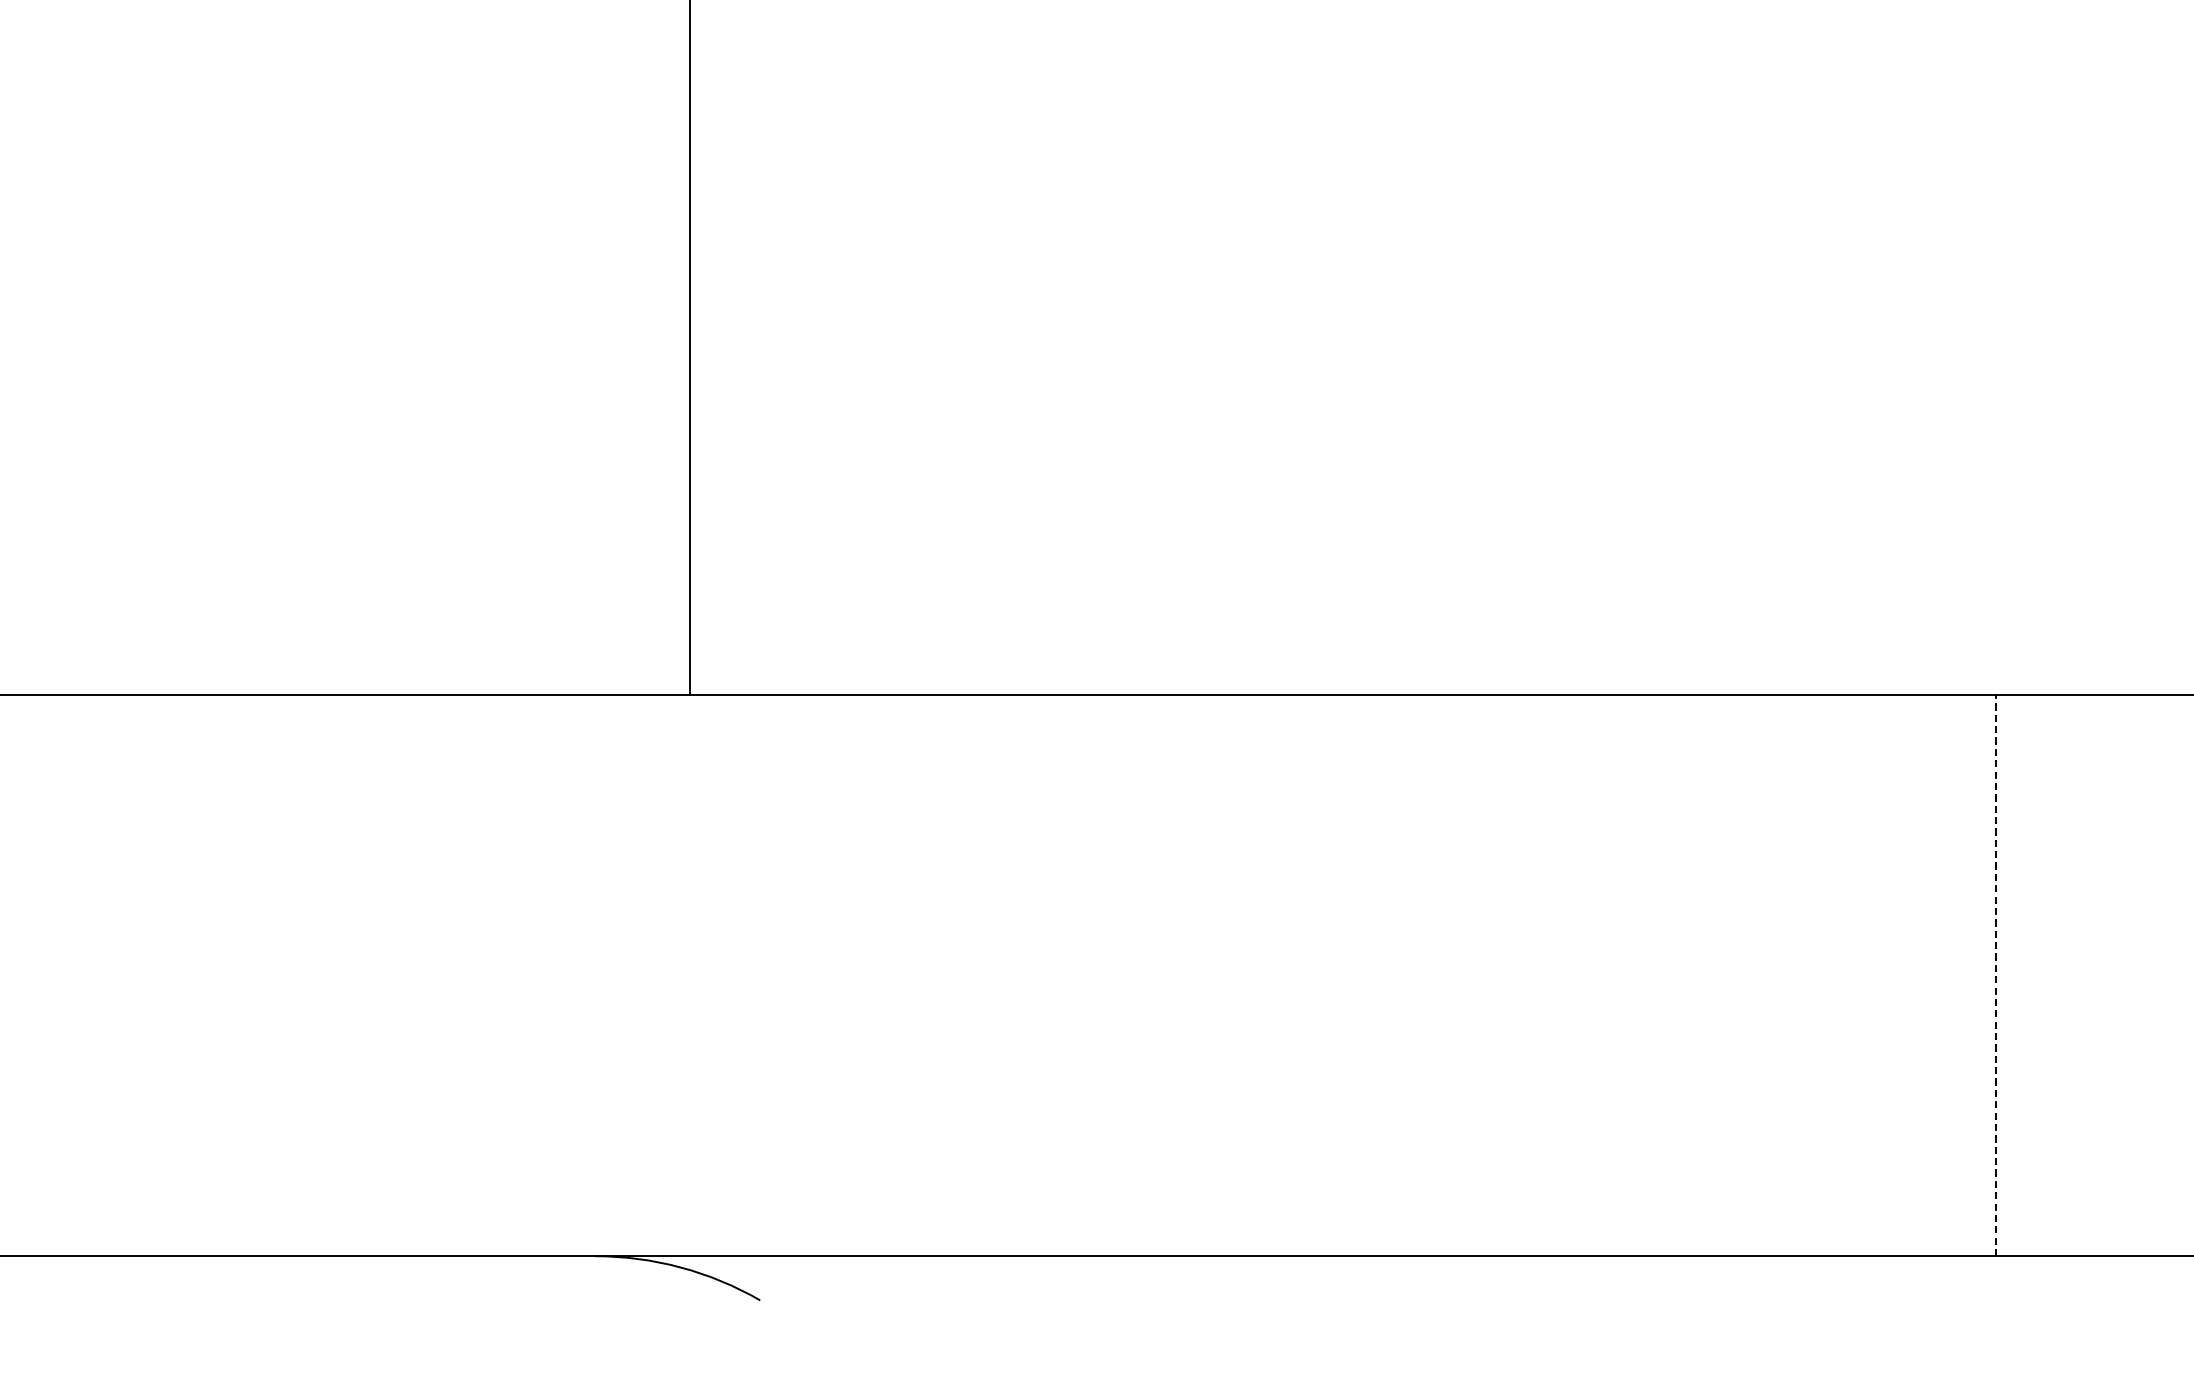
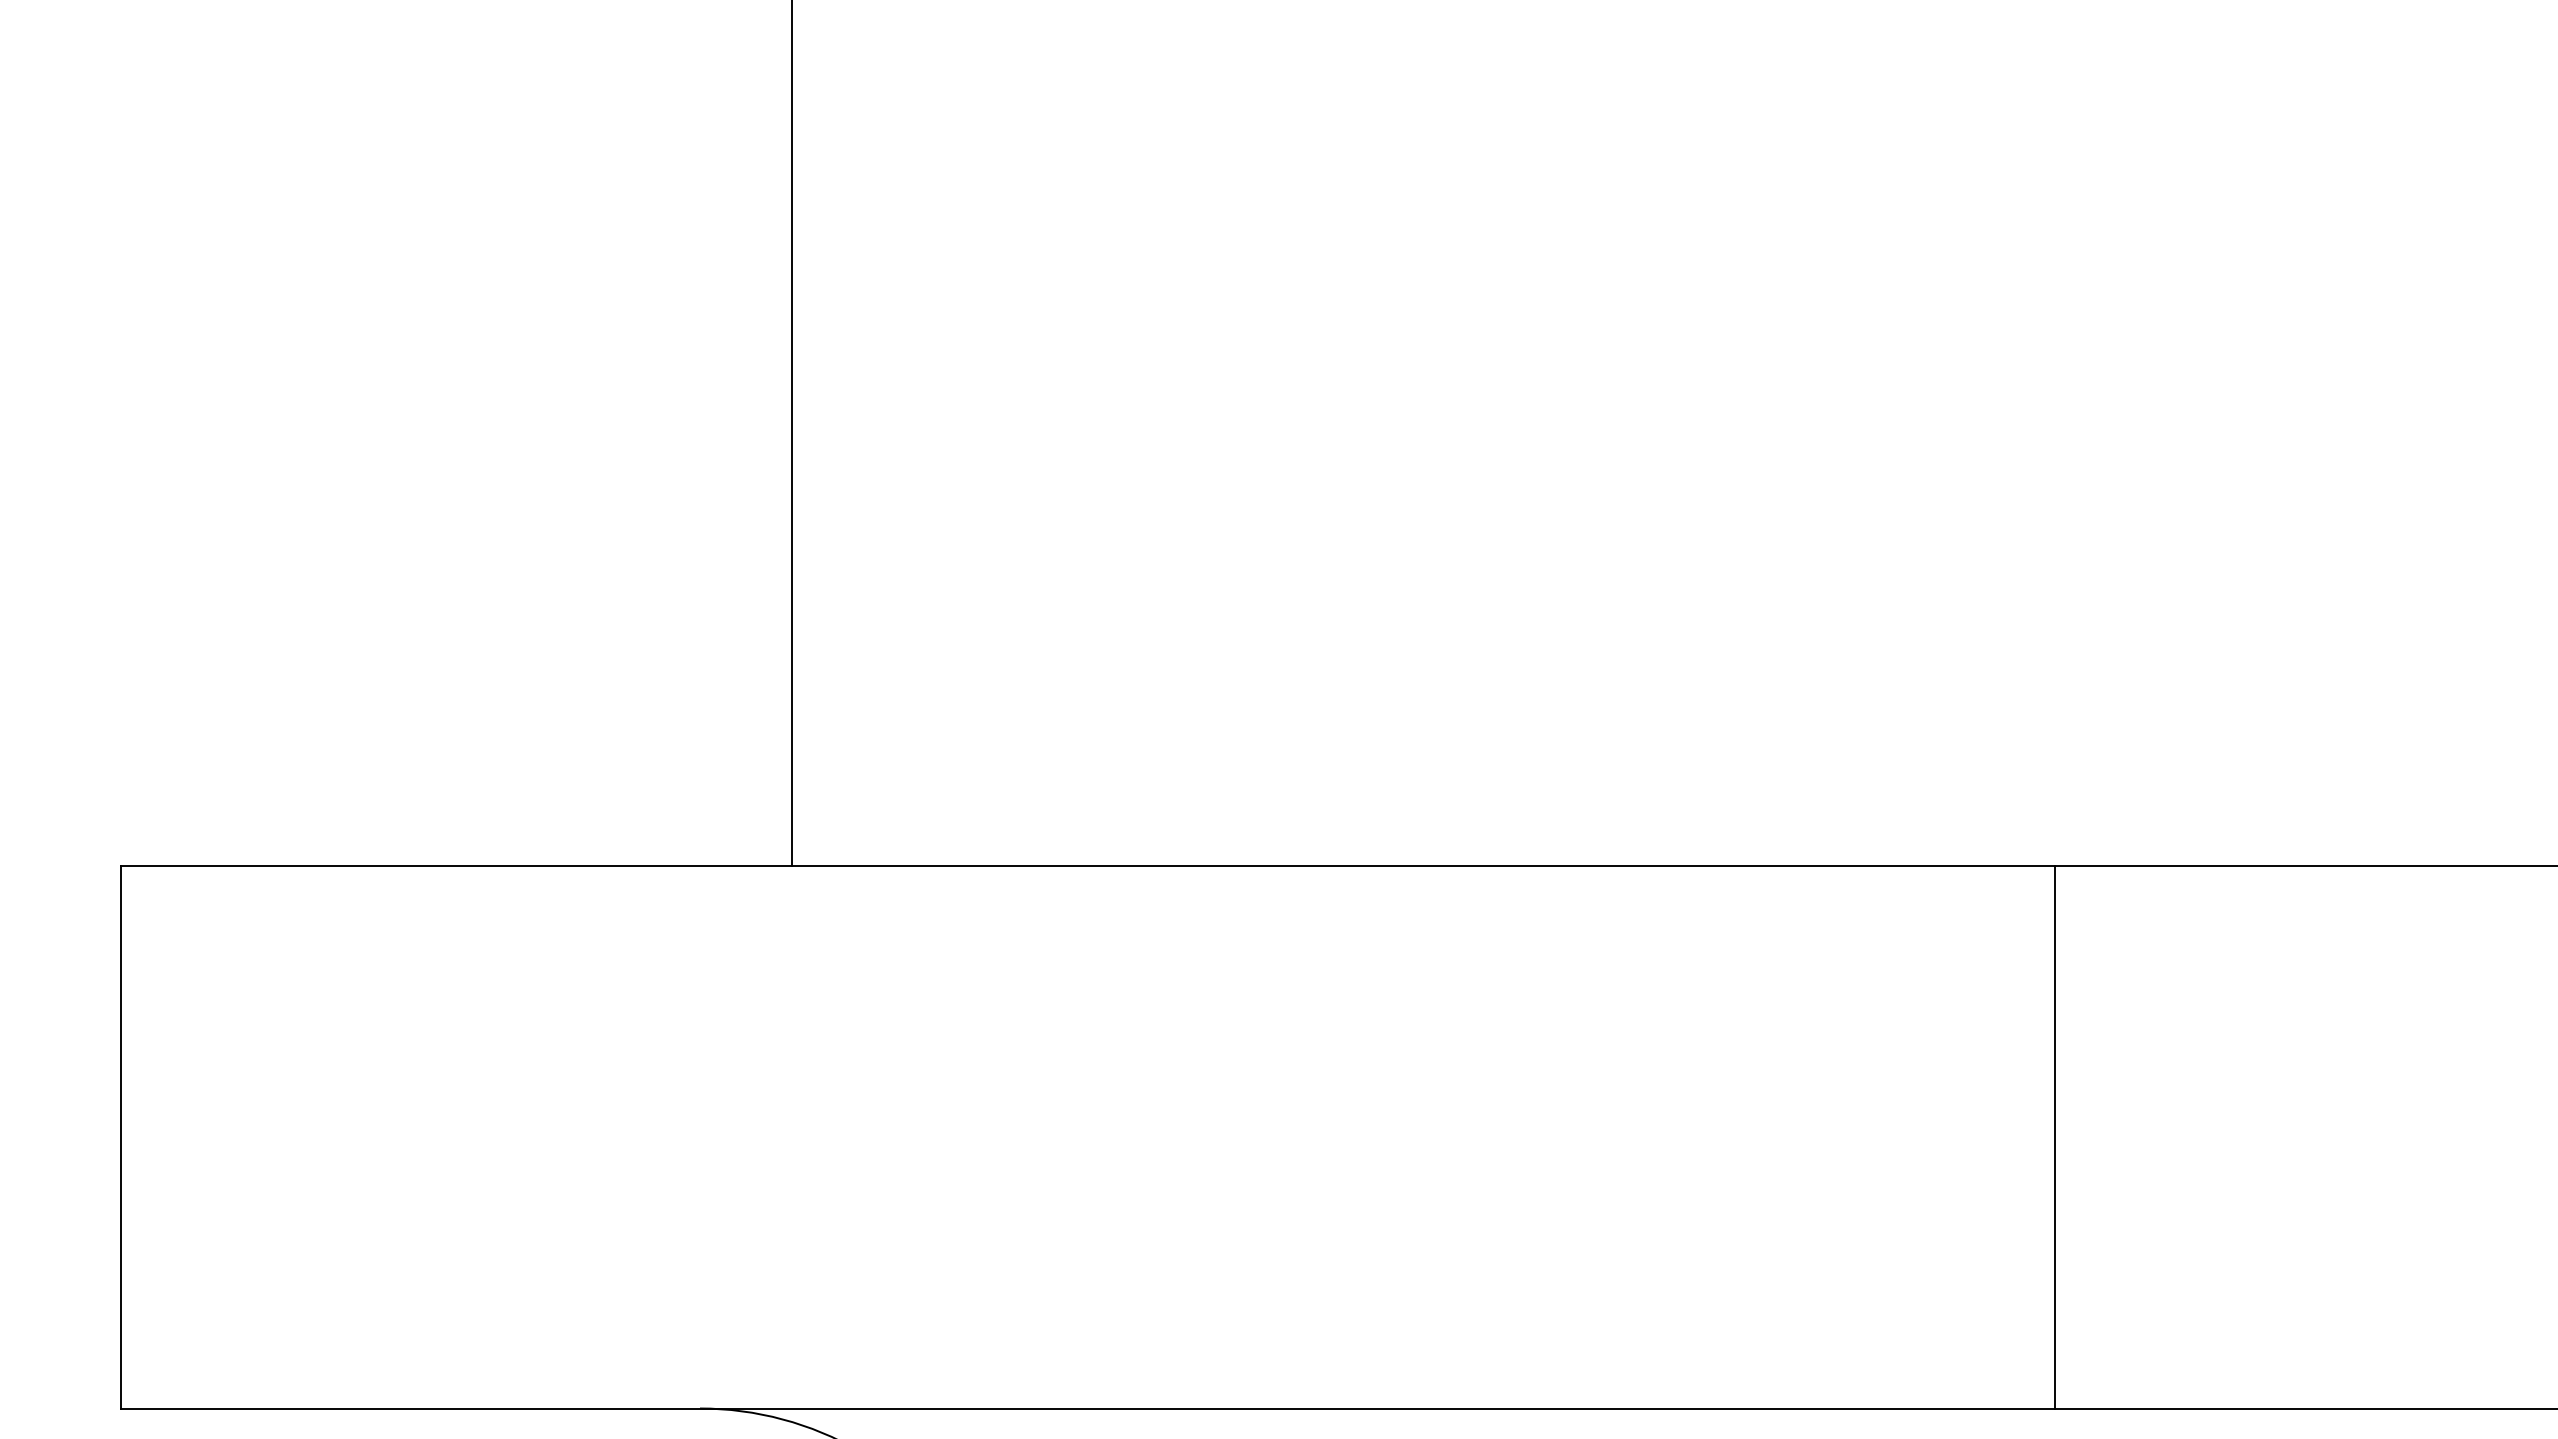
line: (1996, 975) -> (2055, 1136), dashed -> solid

